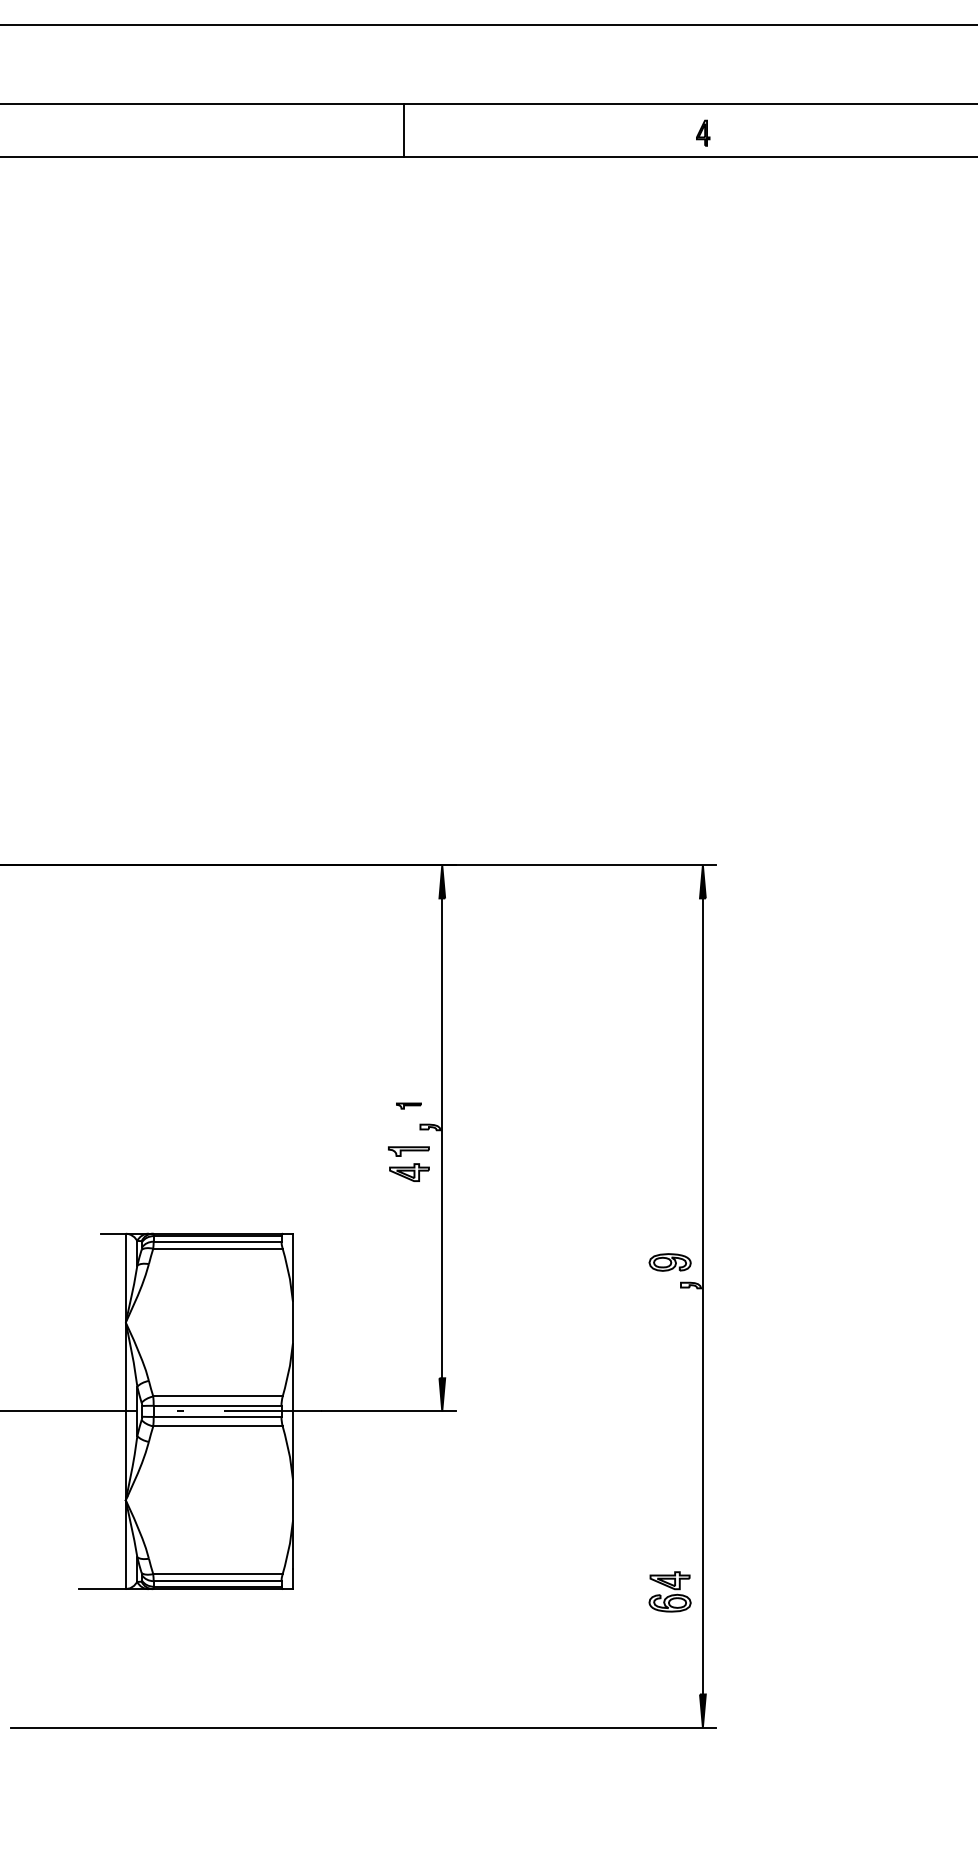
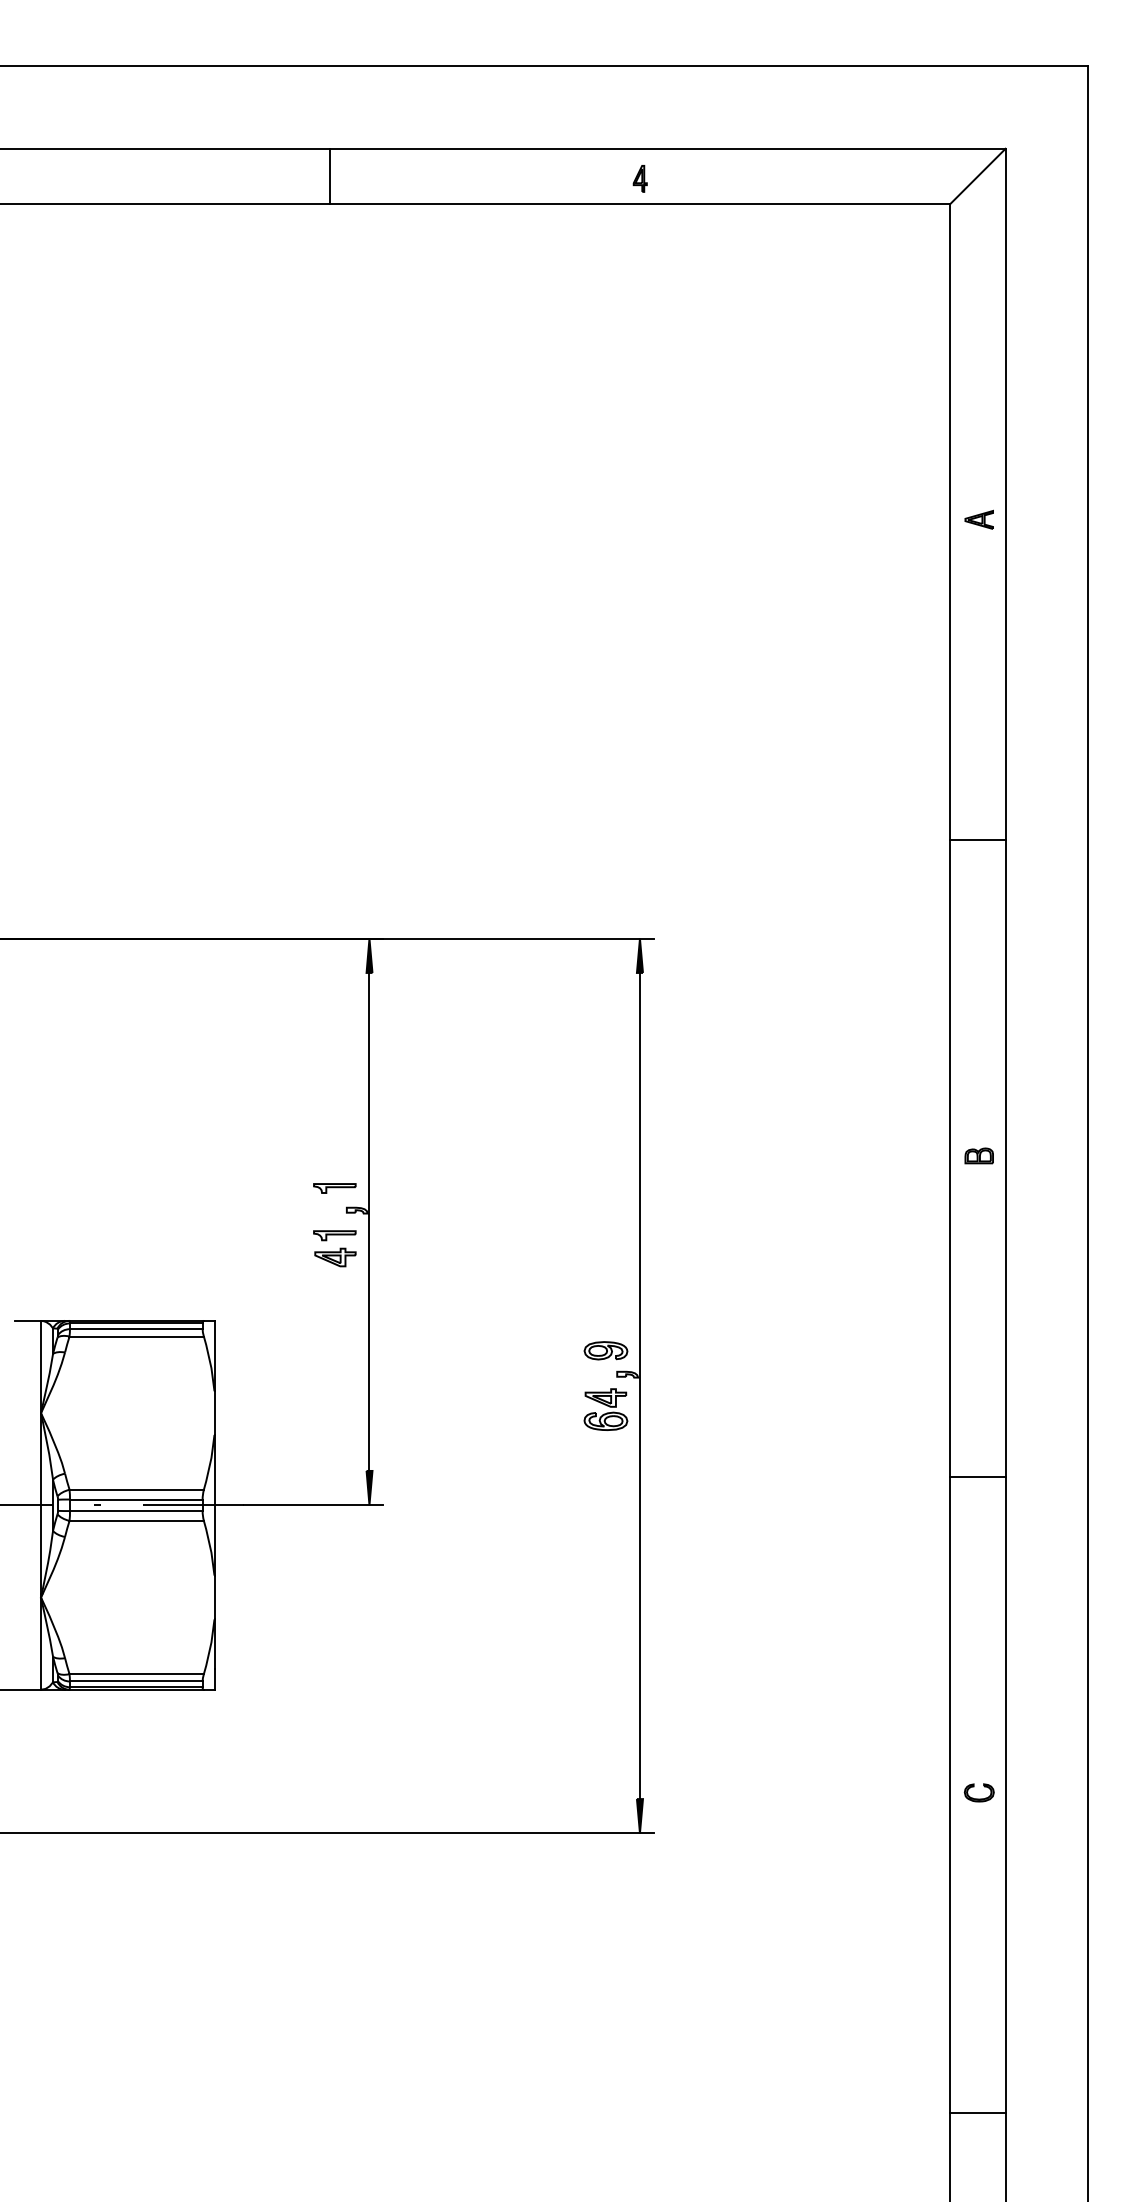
part: (408, 1106) -> (334, 1188), size x1.67
part: (669, 1591) -> (605, 1409), moved

